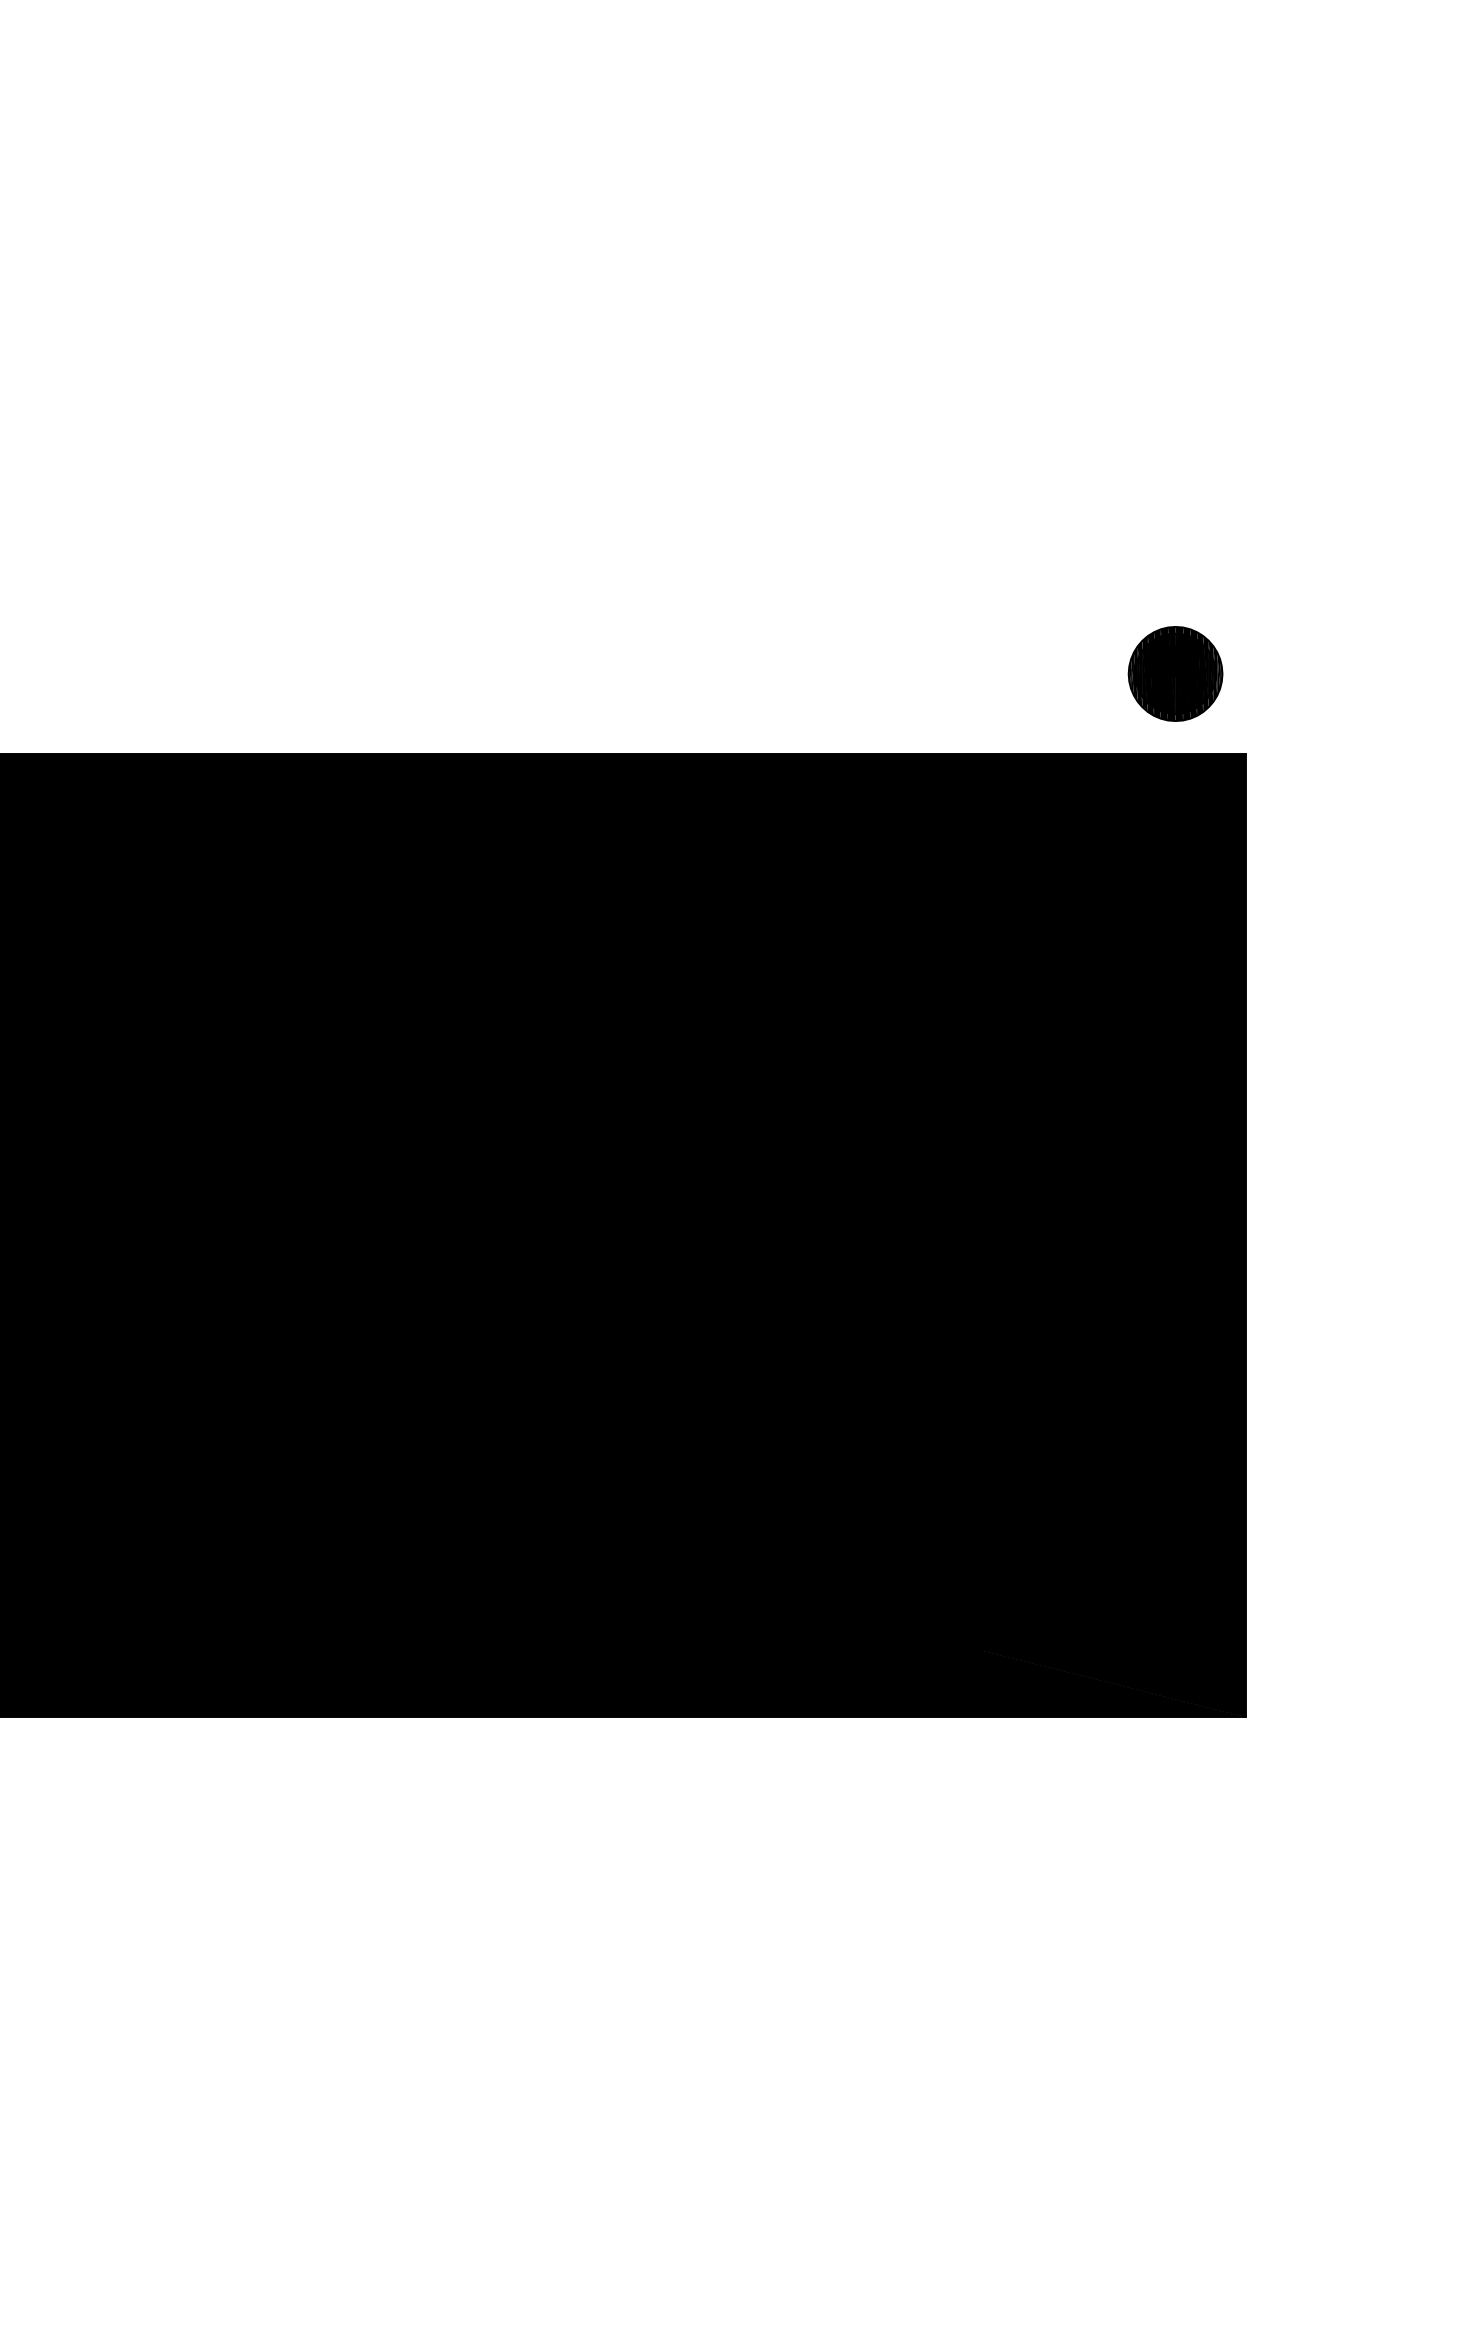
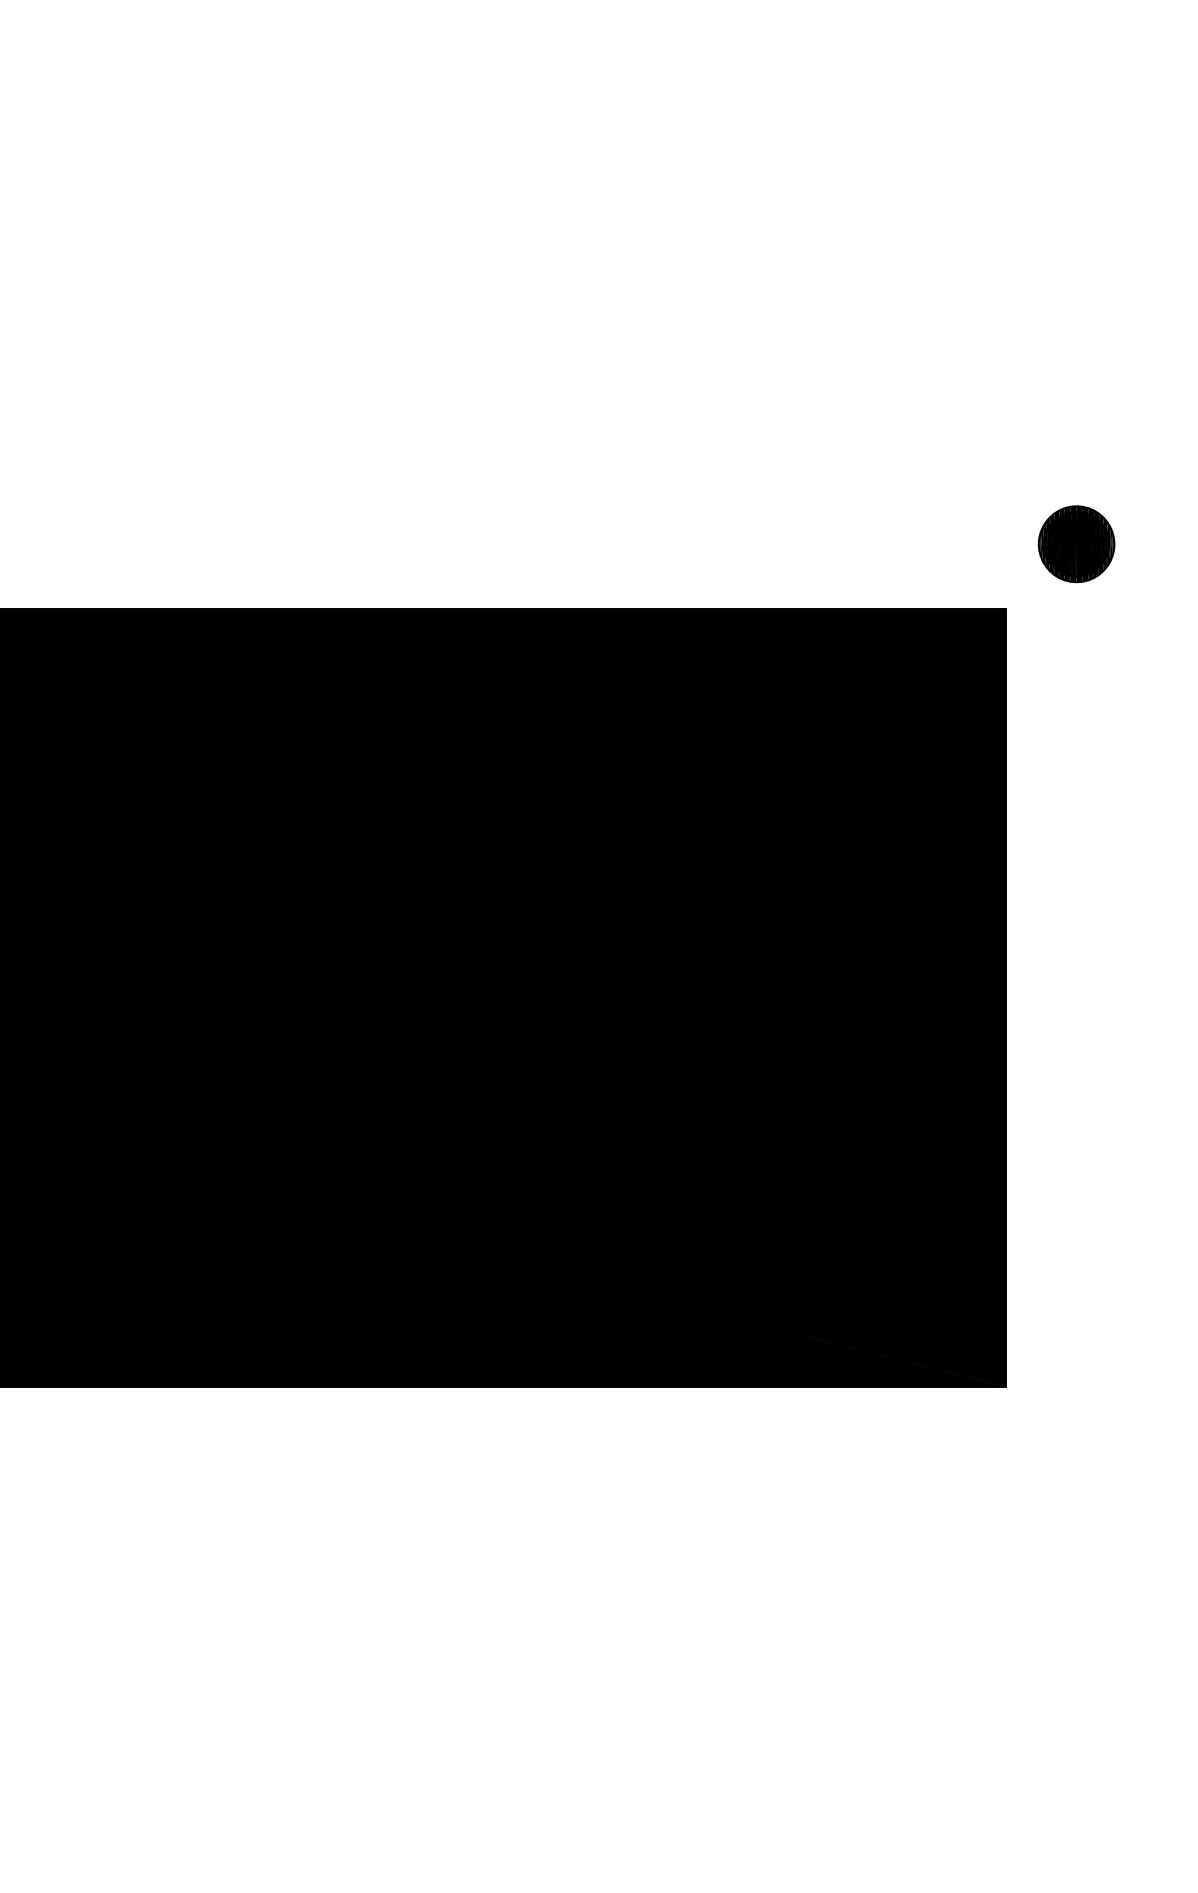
part: (1175, 674) -> (1076, 544), moved

